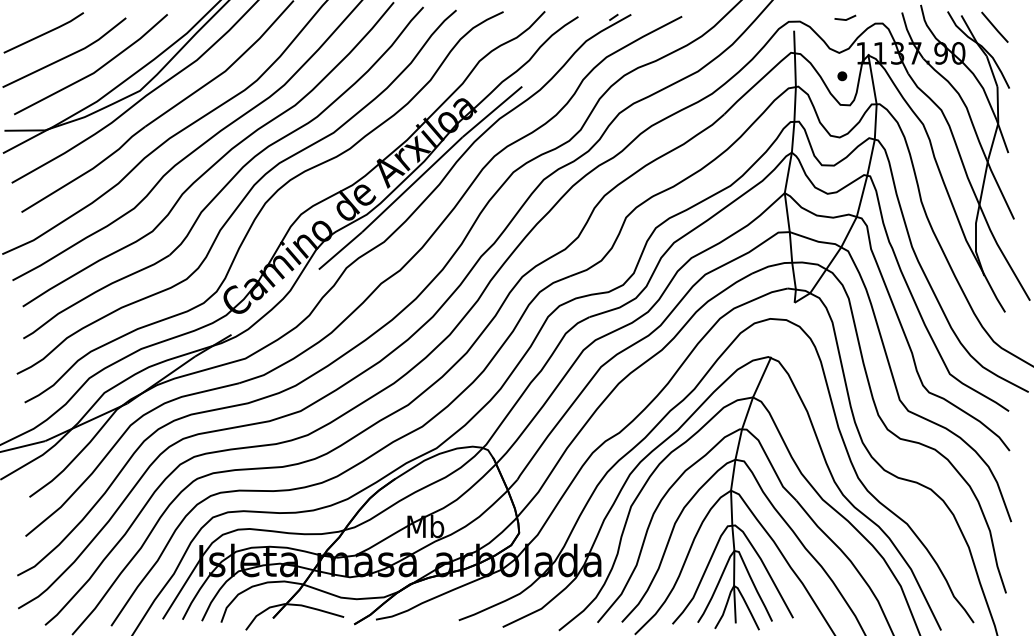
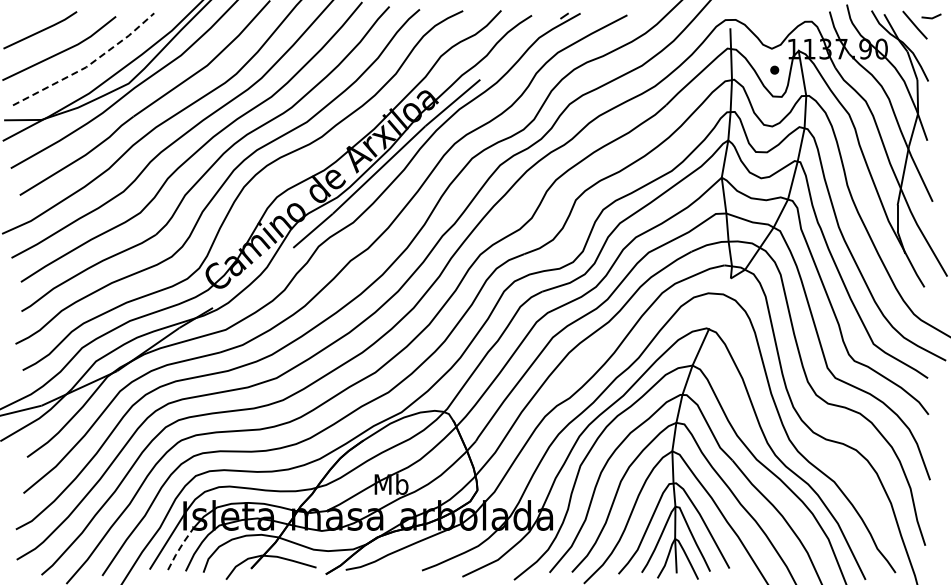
line: (845, 18) -> (931, 17), moved
line: (96, 71) -> (88, 65), solid -> dashed
line: (195, 596) -> (179, 548), solid -> dashed

